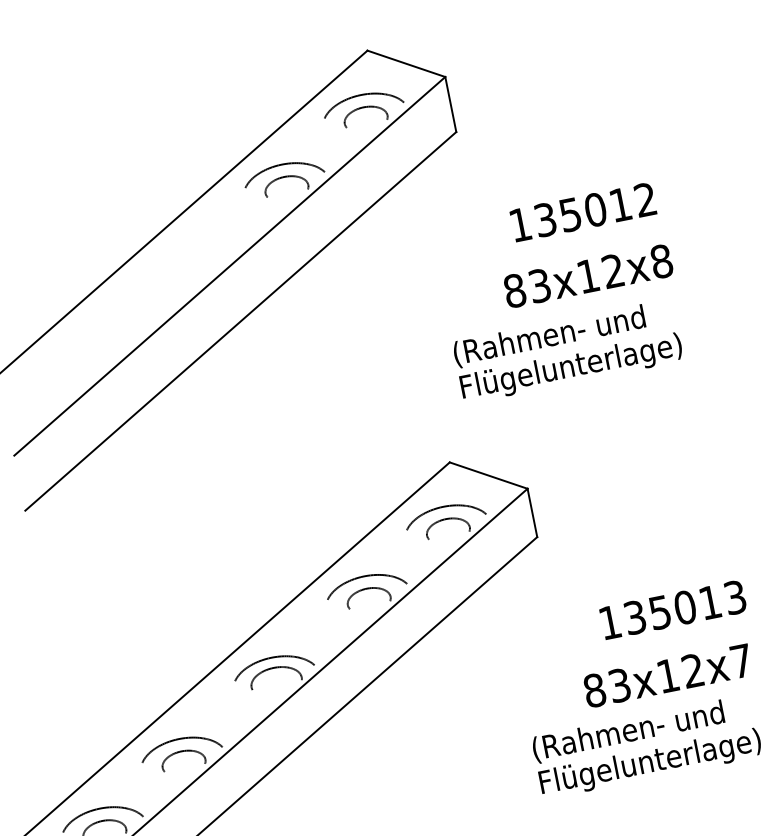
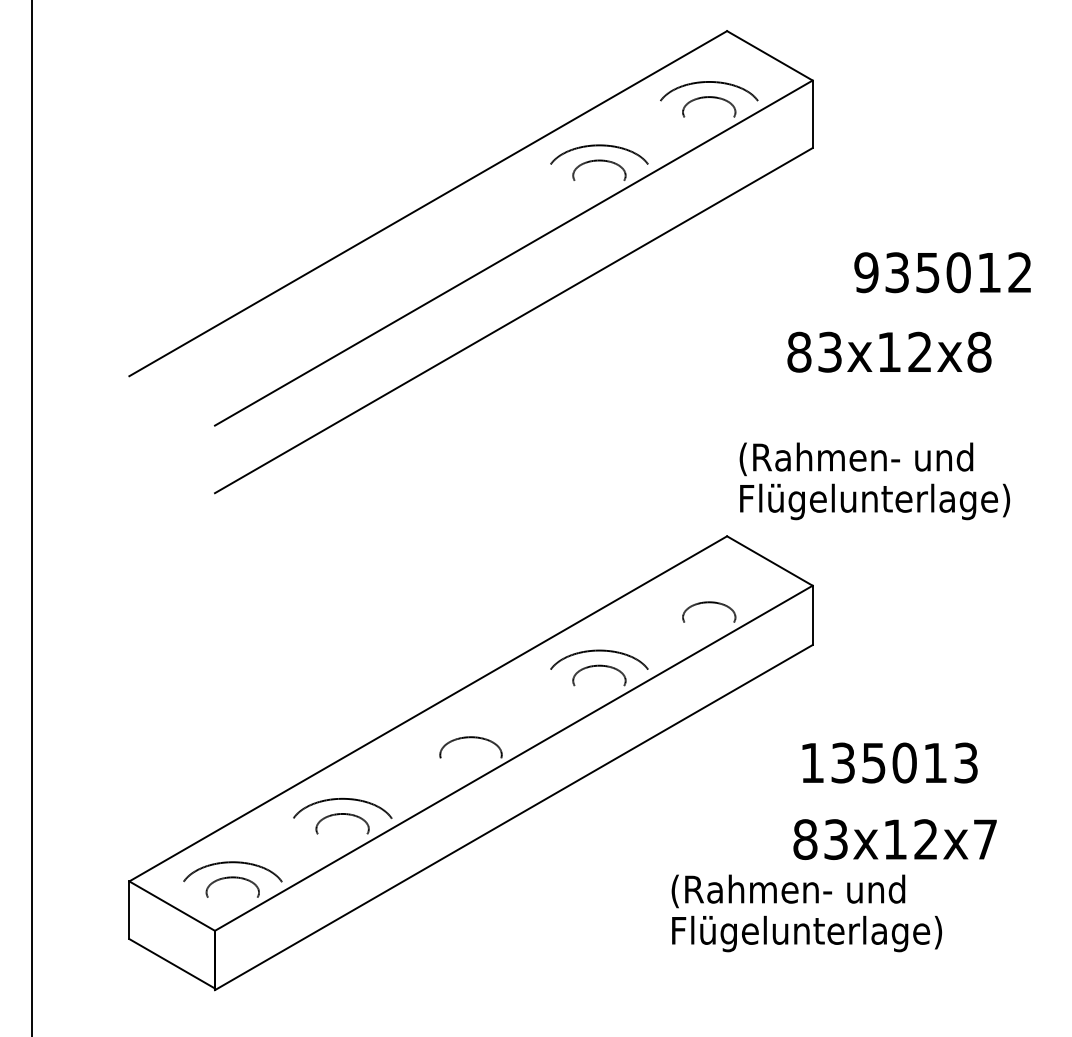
text: (520, 224) -> (866, 272), 135012 -> 935012
text: (588, 275) -> (889, 351), moved
text: (567, 351) -> (874, 481), moved
part: (443, 507) -> (709, 588), removed
text: (672, 609) -> (889, 762), moved
part: (271, 658) -> (470, 725), removed
text: (667, 675) -> (894, 839), moved
text: (646, 747) -> (806, 913), moved

